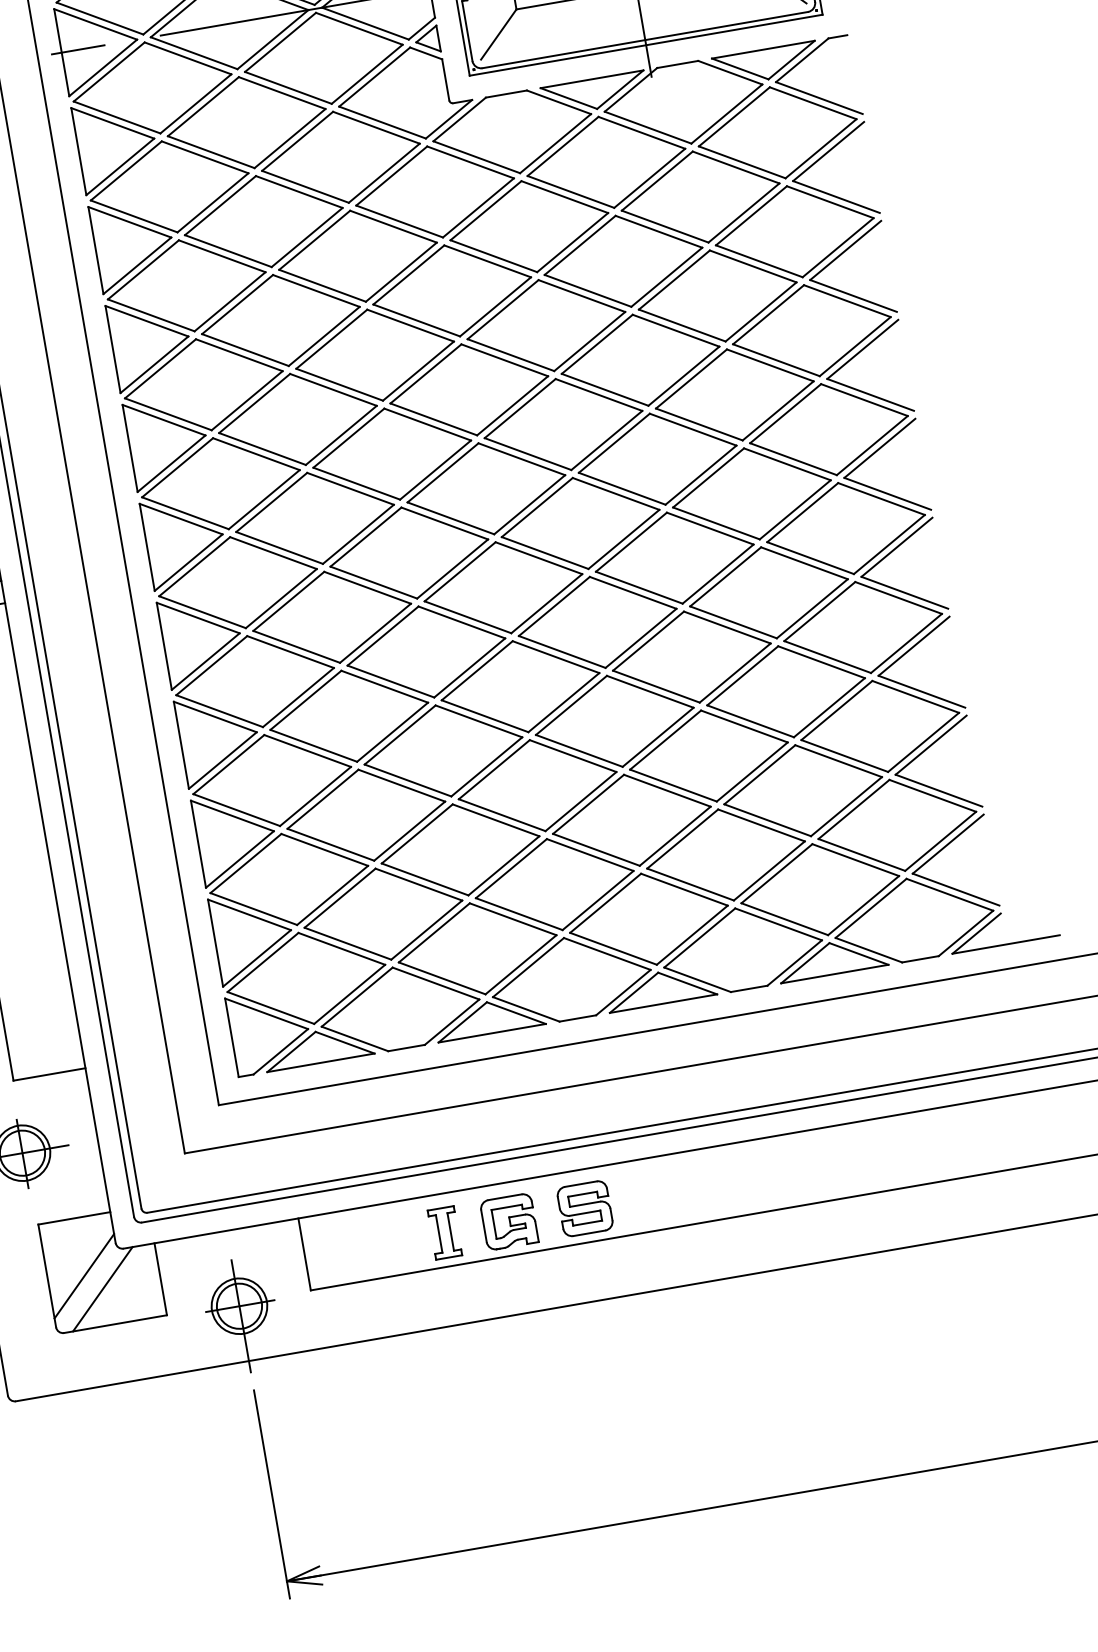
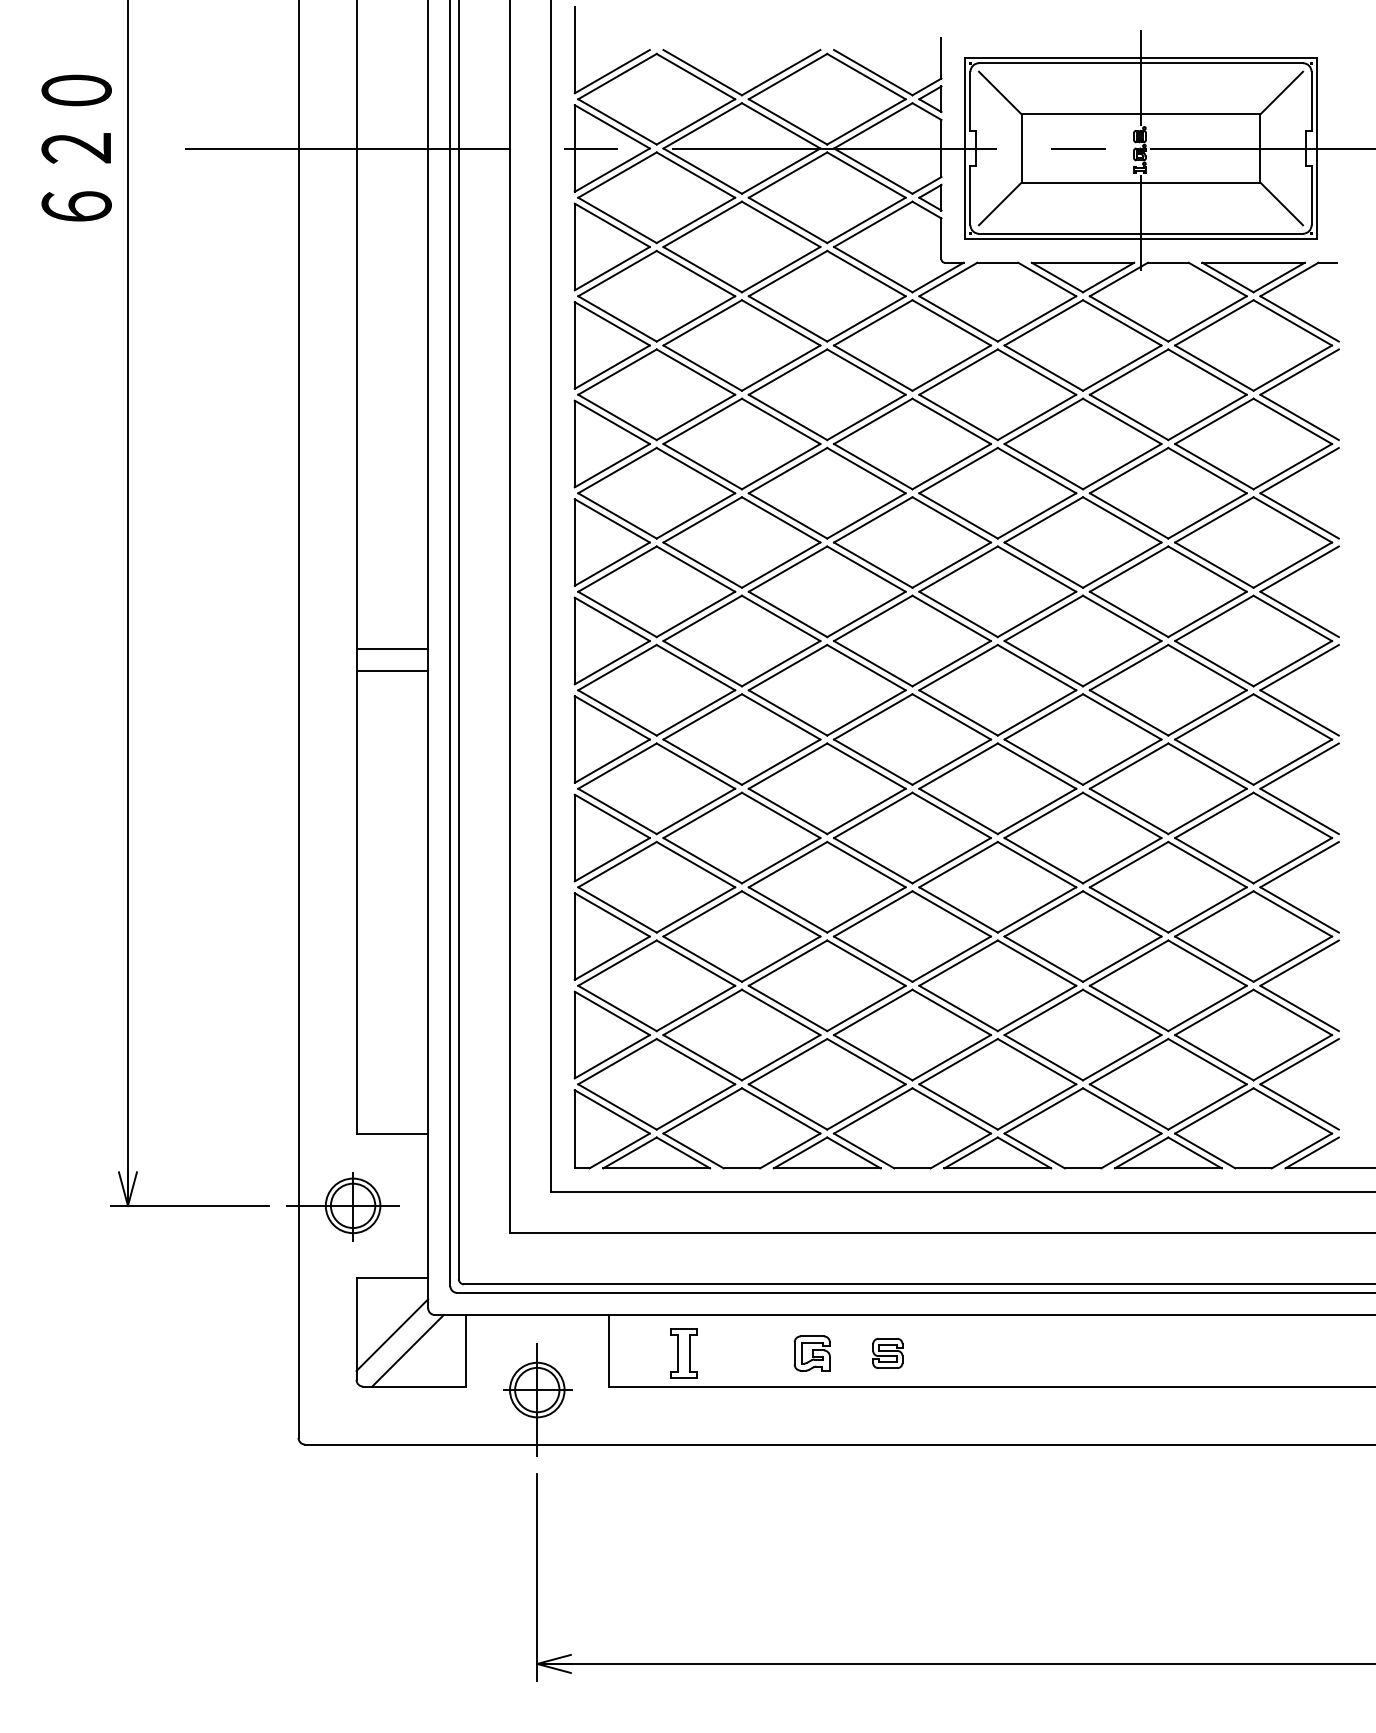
part: (584, 1208) -> (887, 1353), size x0.6
part: (509, 1221) -> (812, 1353), size x0.7
part: (444, 1233) -> (683, 1353), moved

